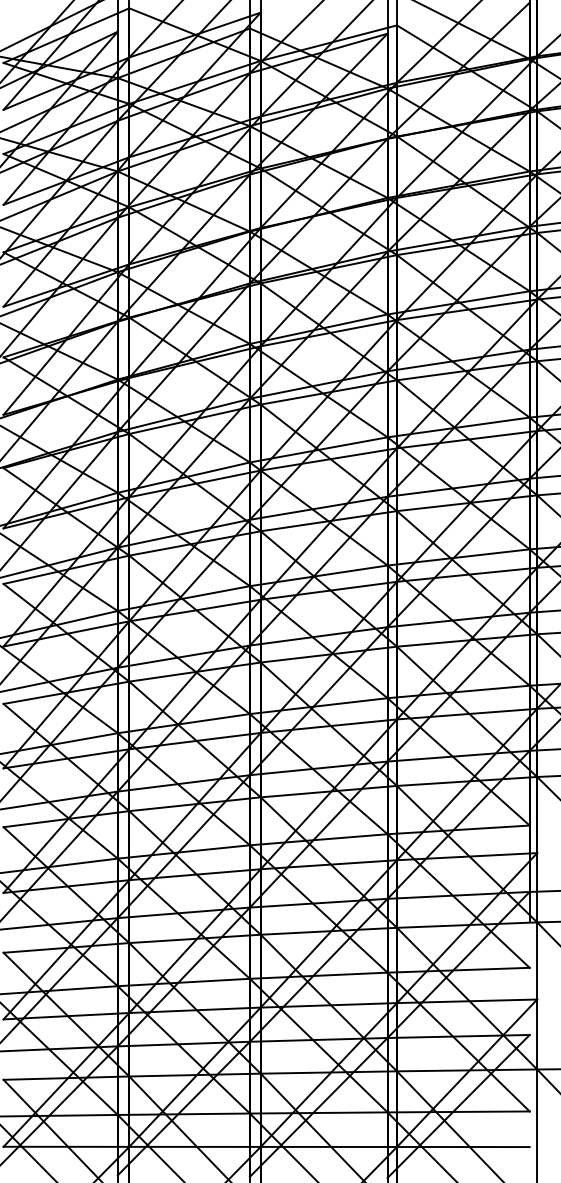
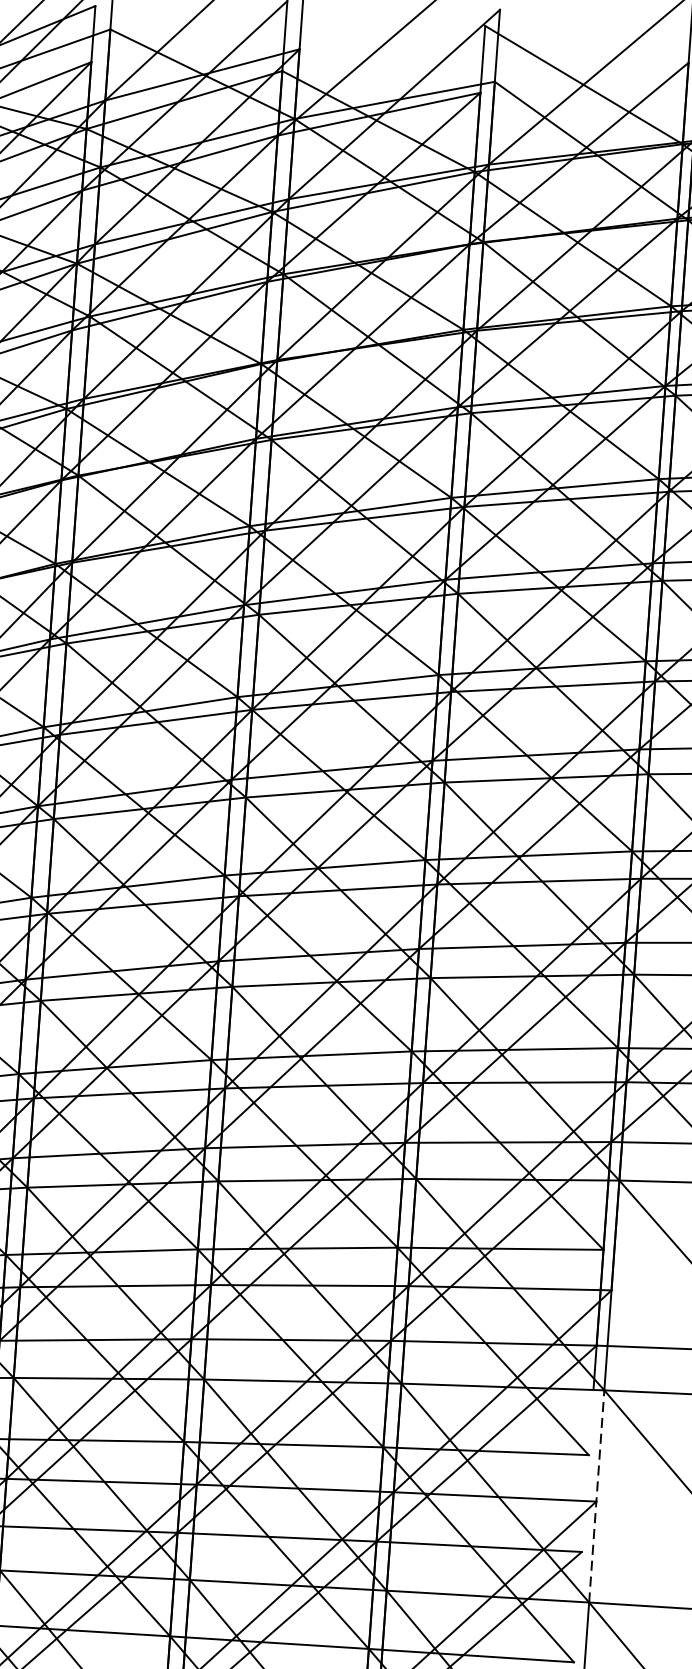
line: (537, 995) -> (597, 1495), solid -> dashed

